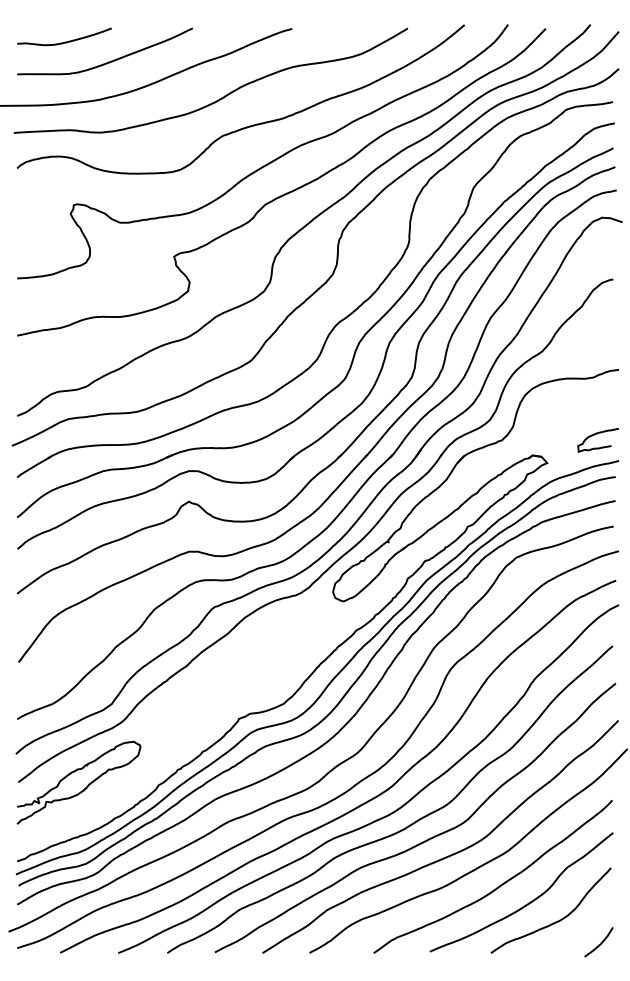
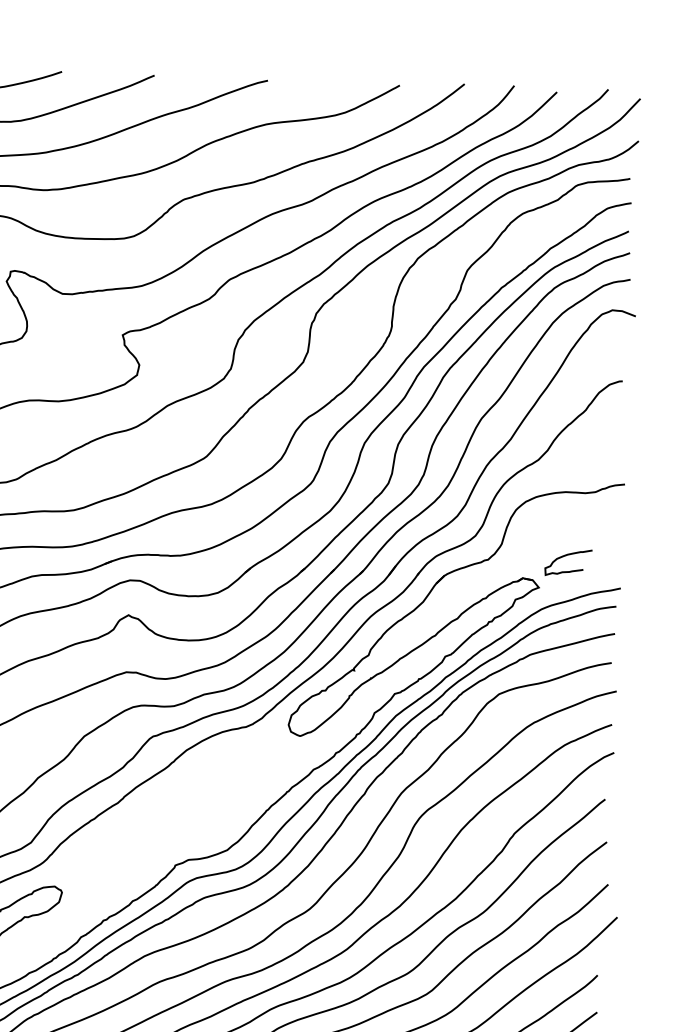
curve: (594, 435) -> (564, 557), moved

